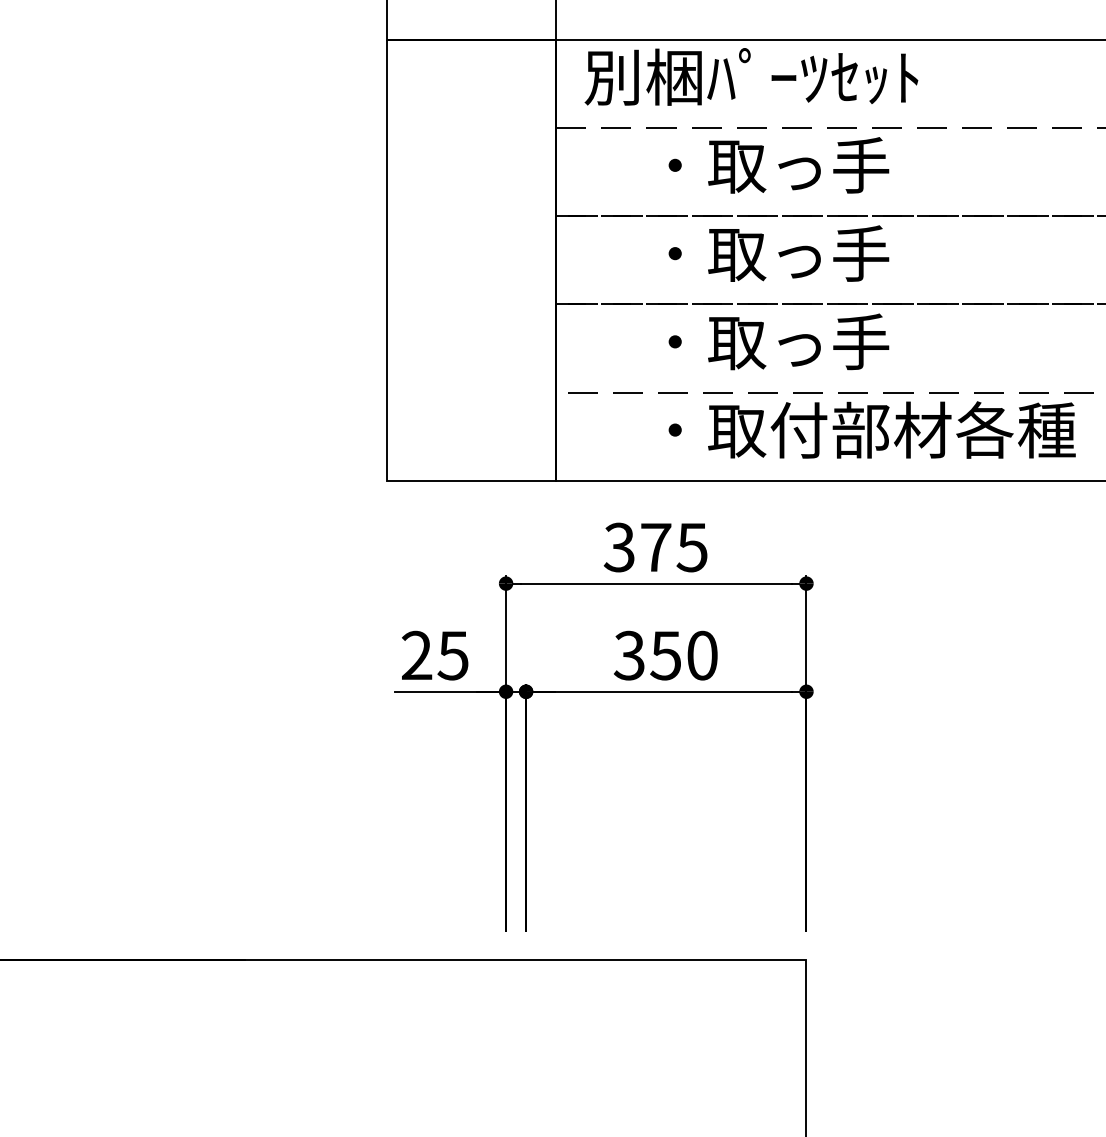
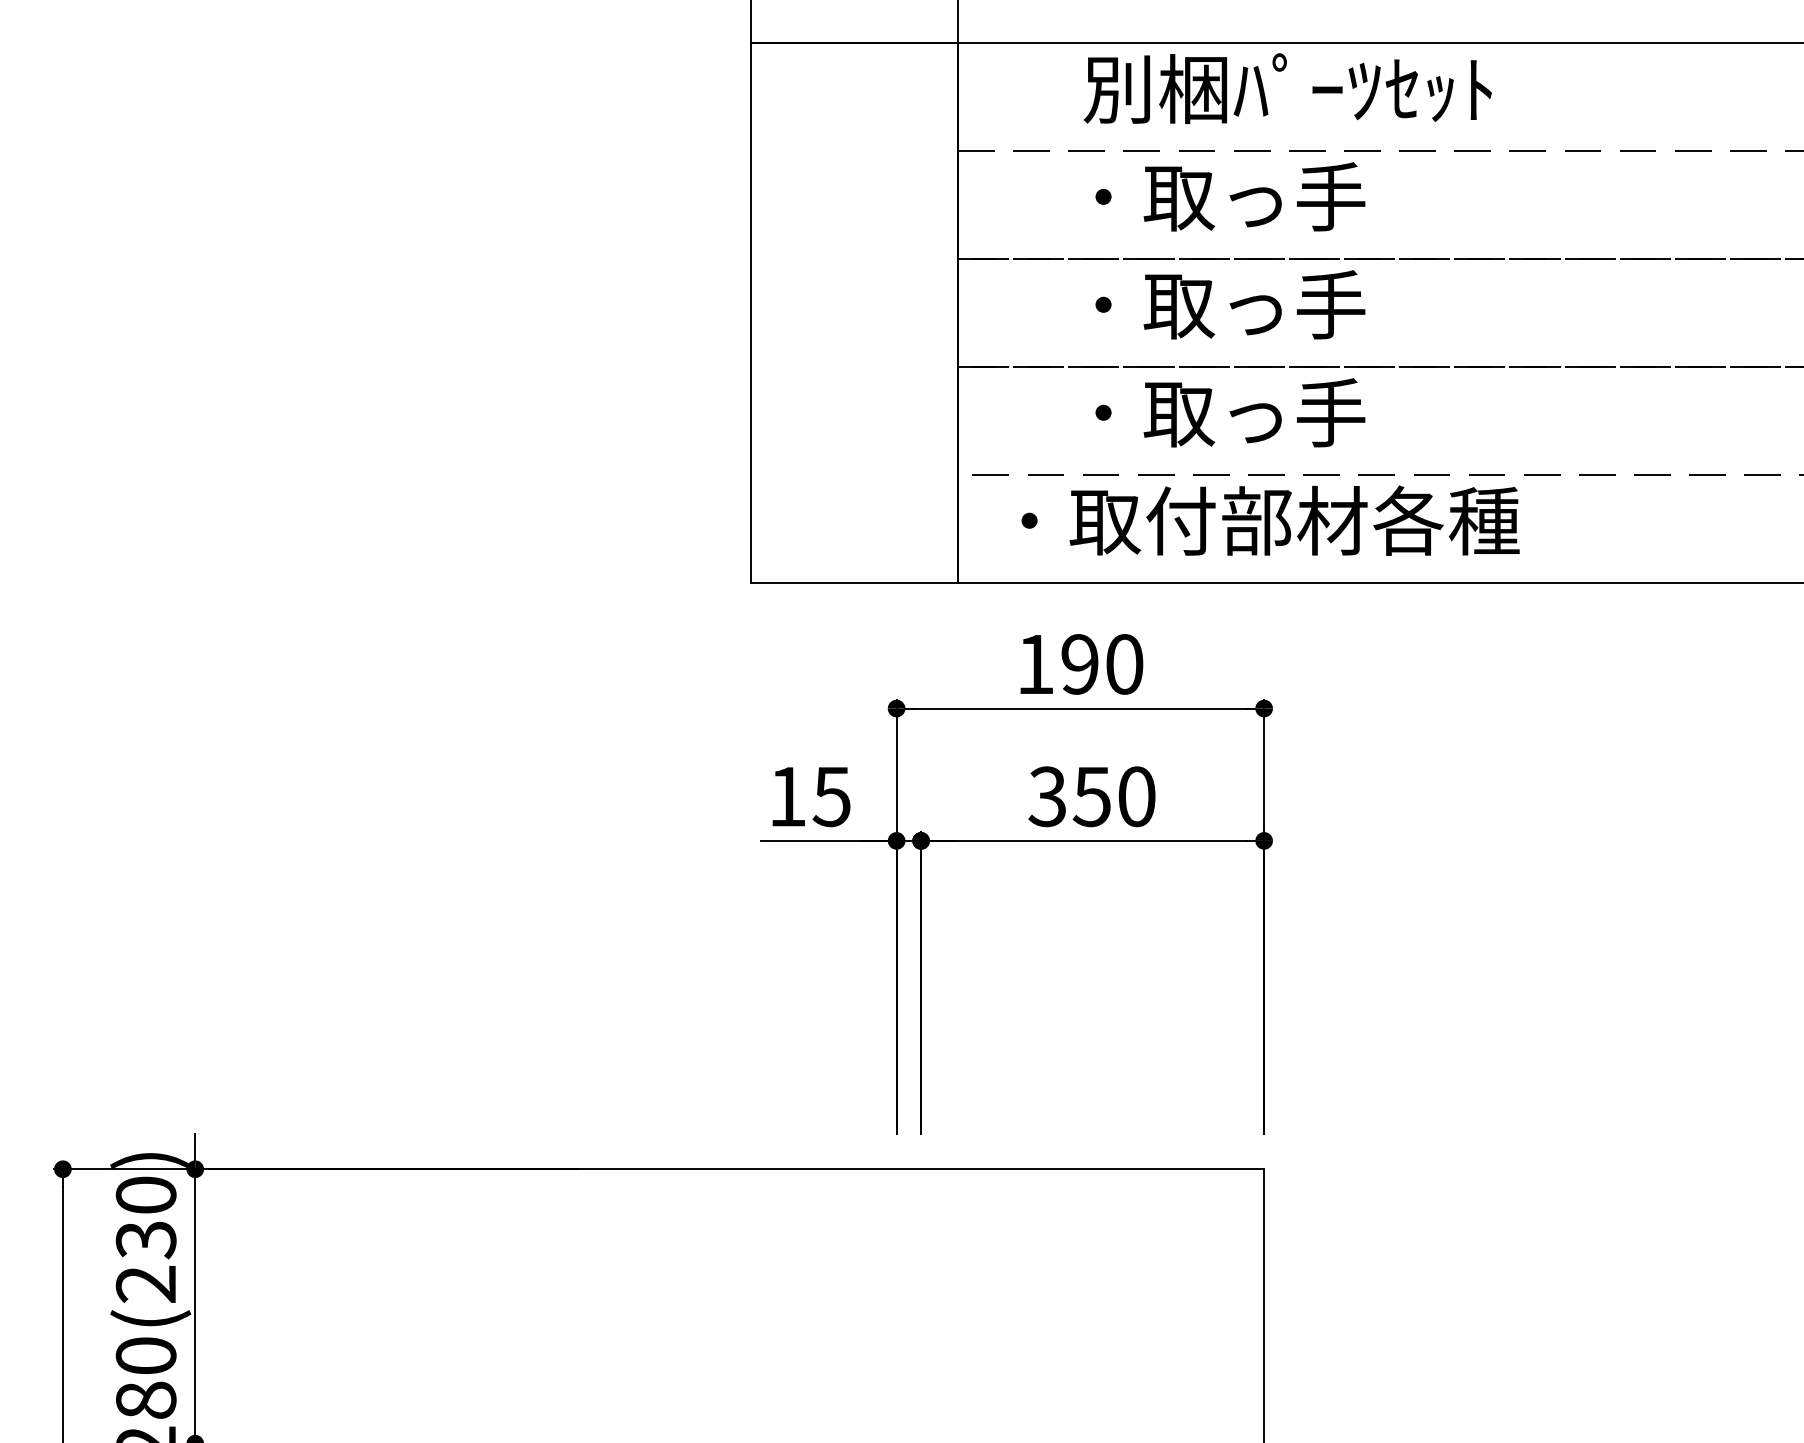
text: (751, 76) -> (1287, 88), moved
text: (872, 429) -> (1270, 520), moved
text: (655, 547) -> (1079, 664), 375 -> 190
text: (416, 655) -> (787, 796), 25 -> 15

